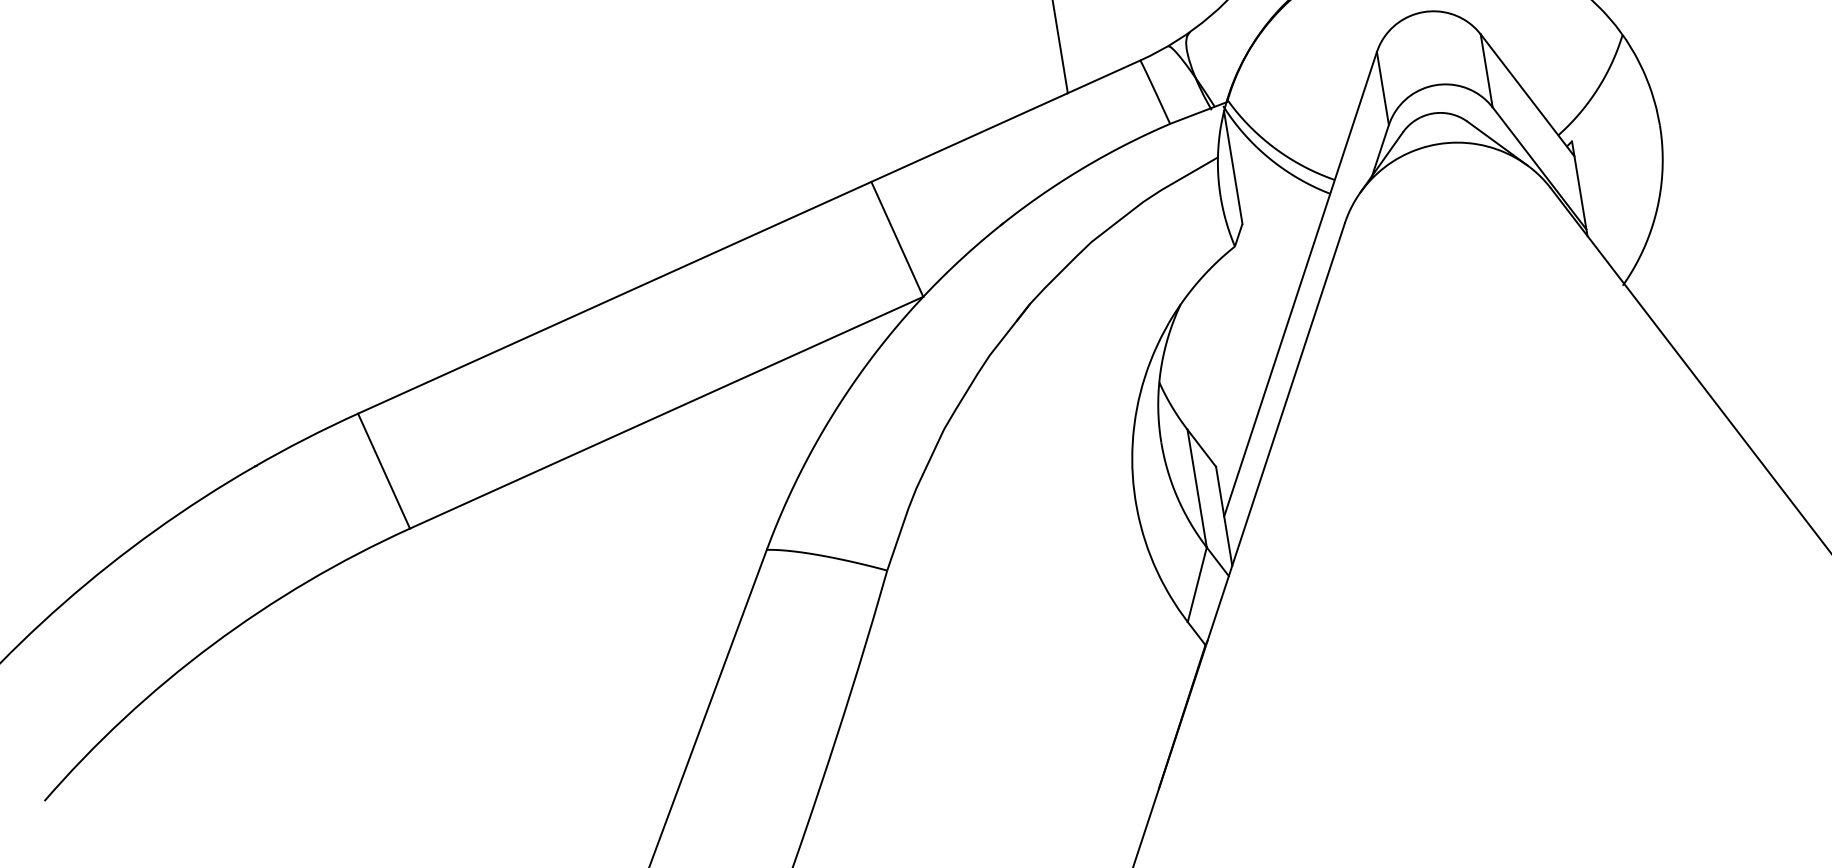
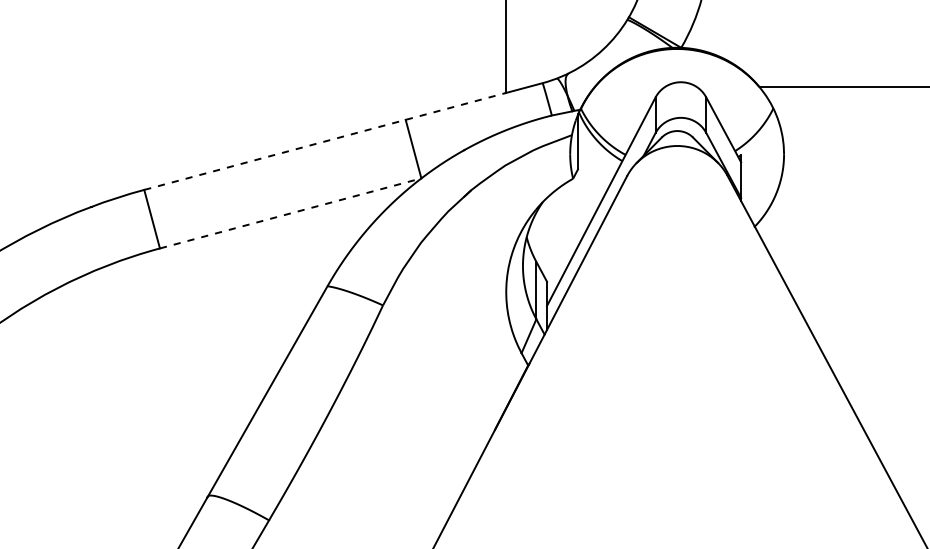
line: (713, 253) -> (325, 141), solid -> dashed
line: (668, 412) -> (291, 213), solid -> dashed

